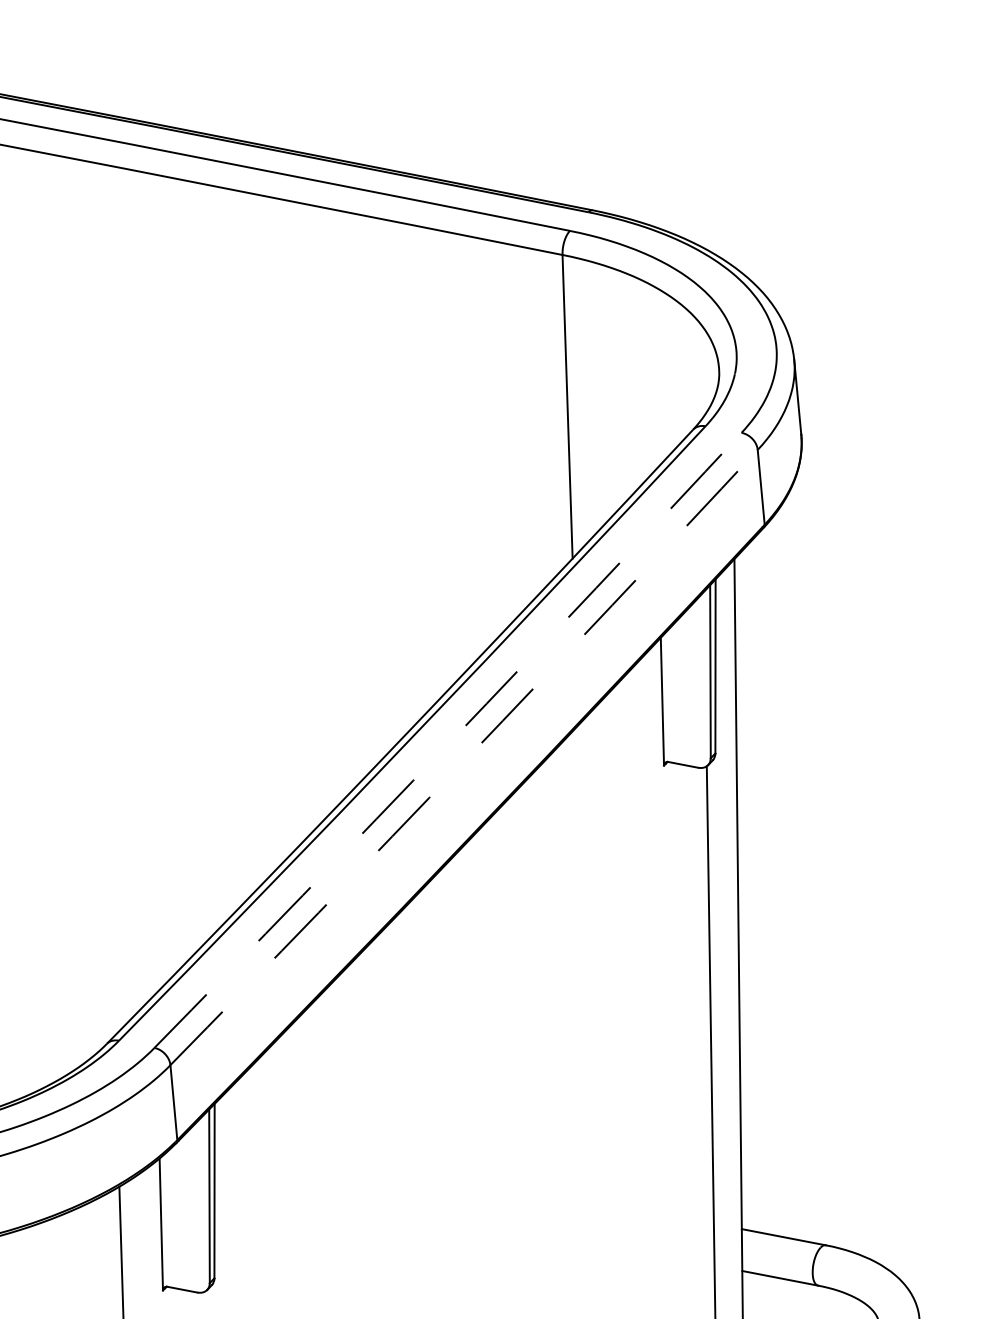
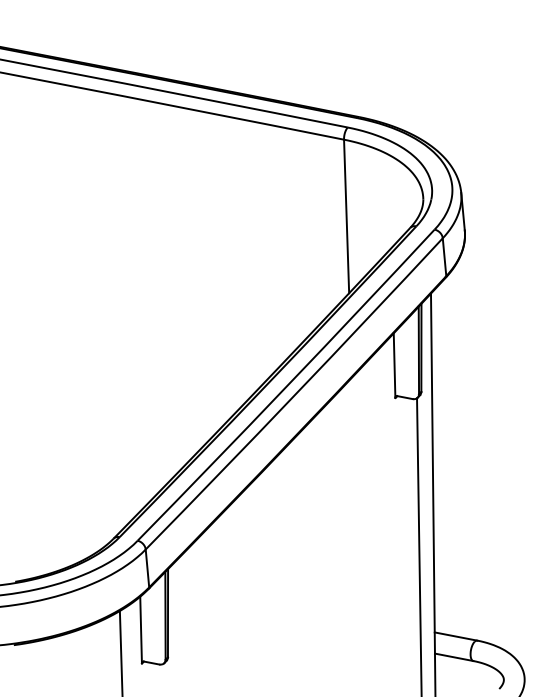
arc: (450, 742) -> (287, 386), dashed -> solid
arc: (466, 758) -> (295, 394), dashed -> solid

